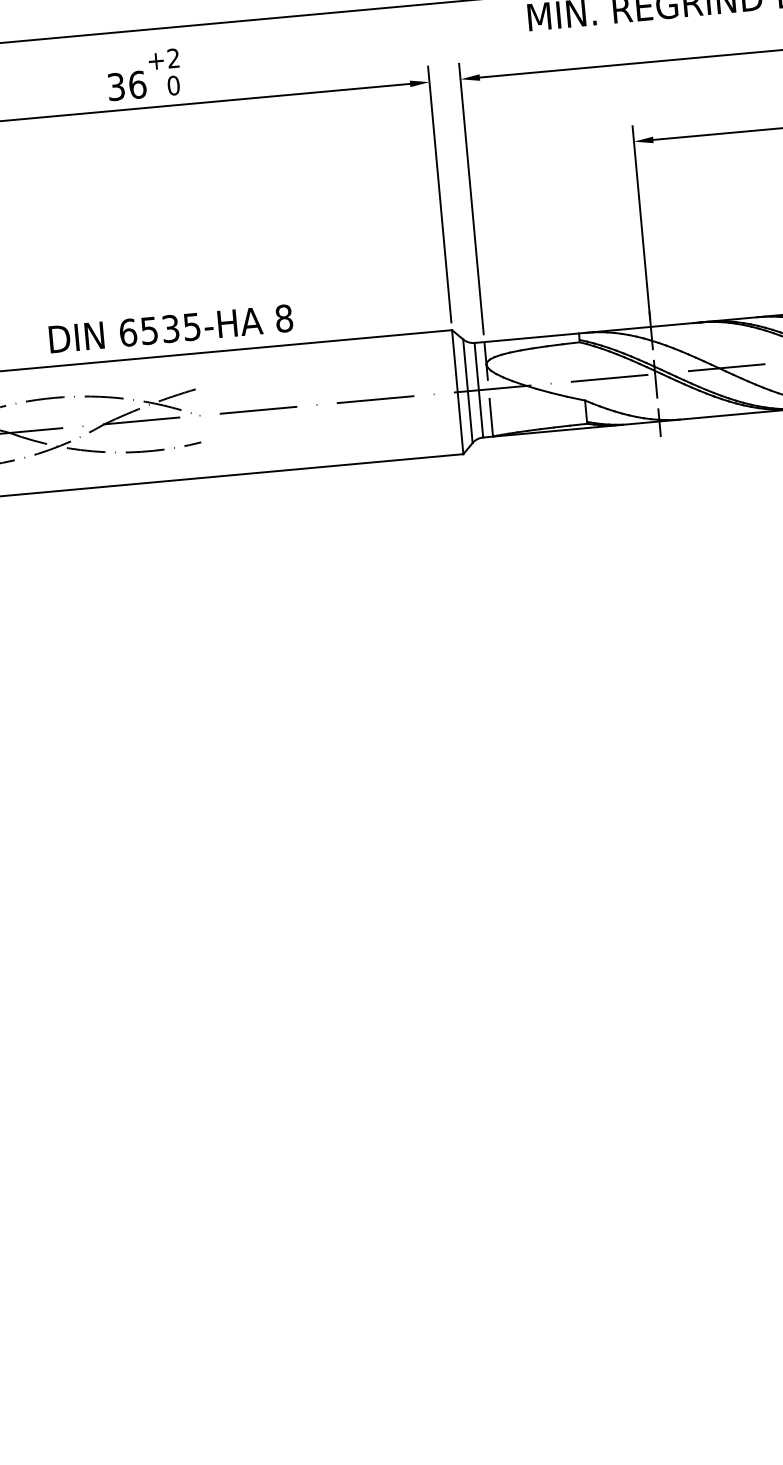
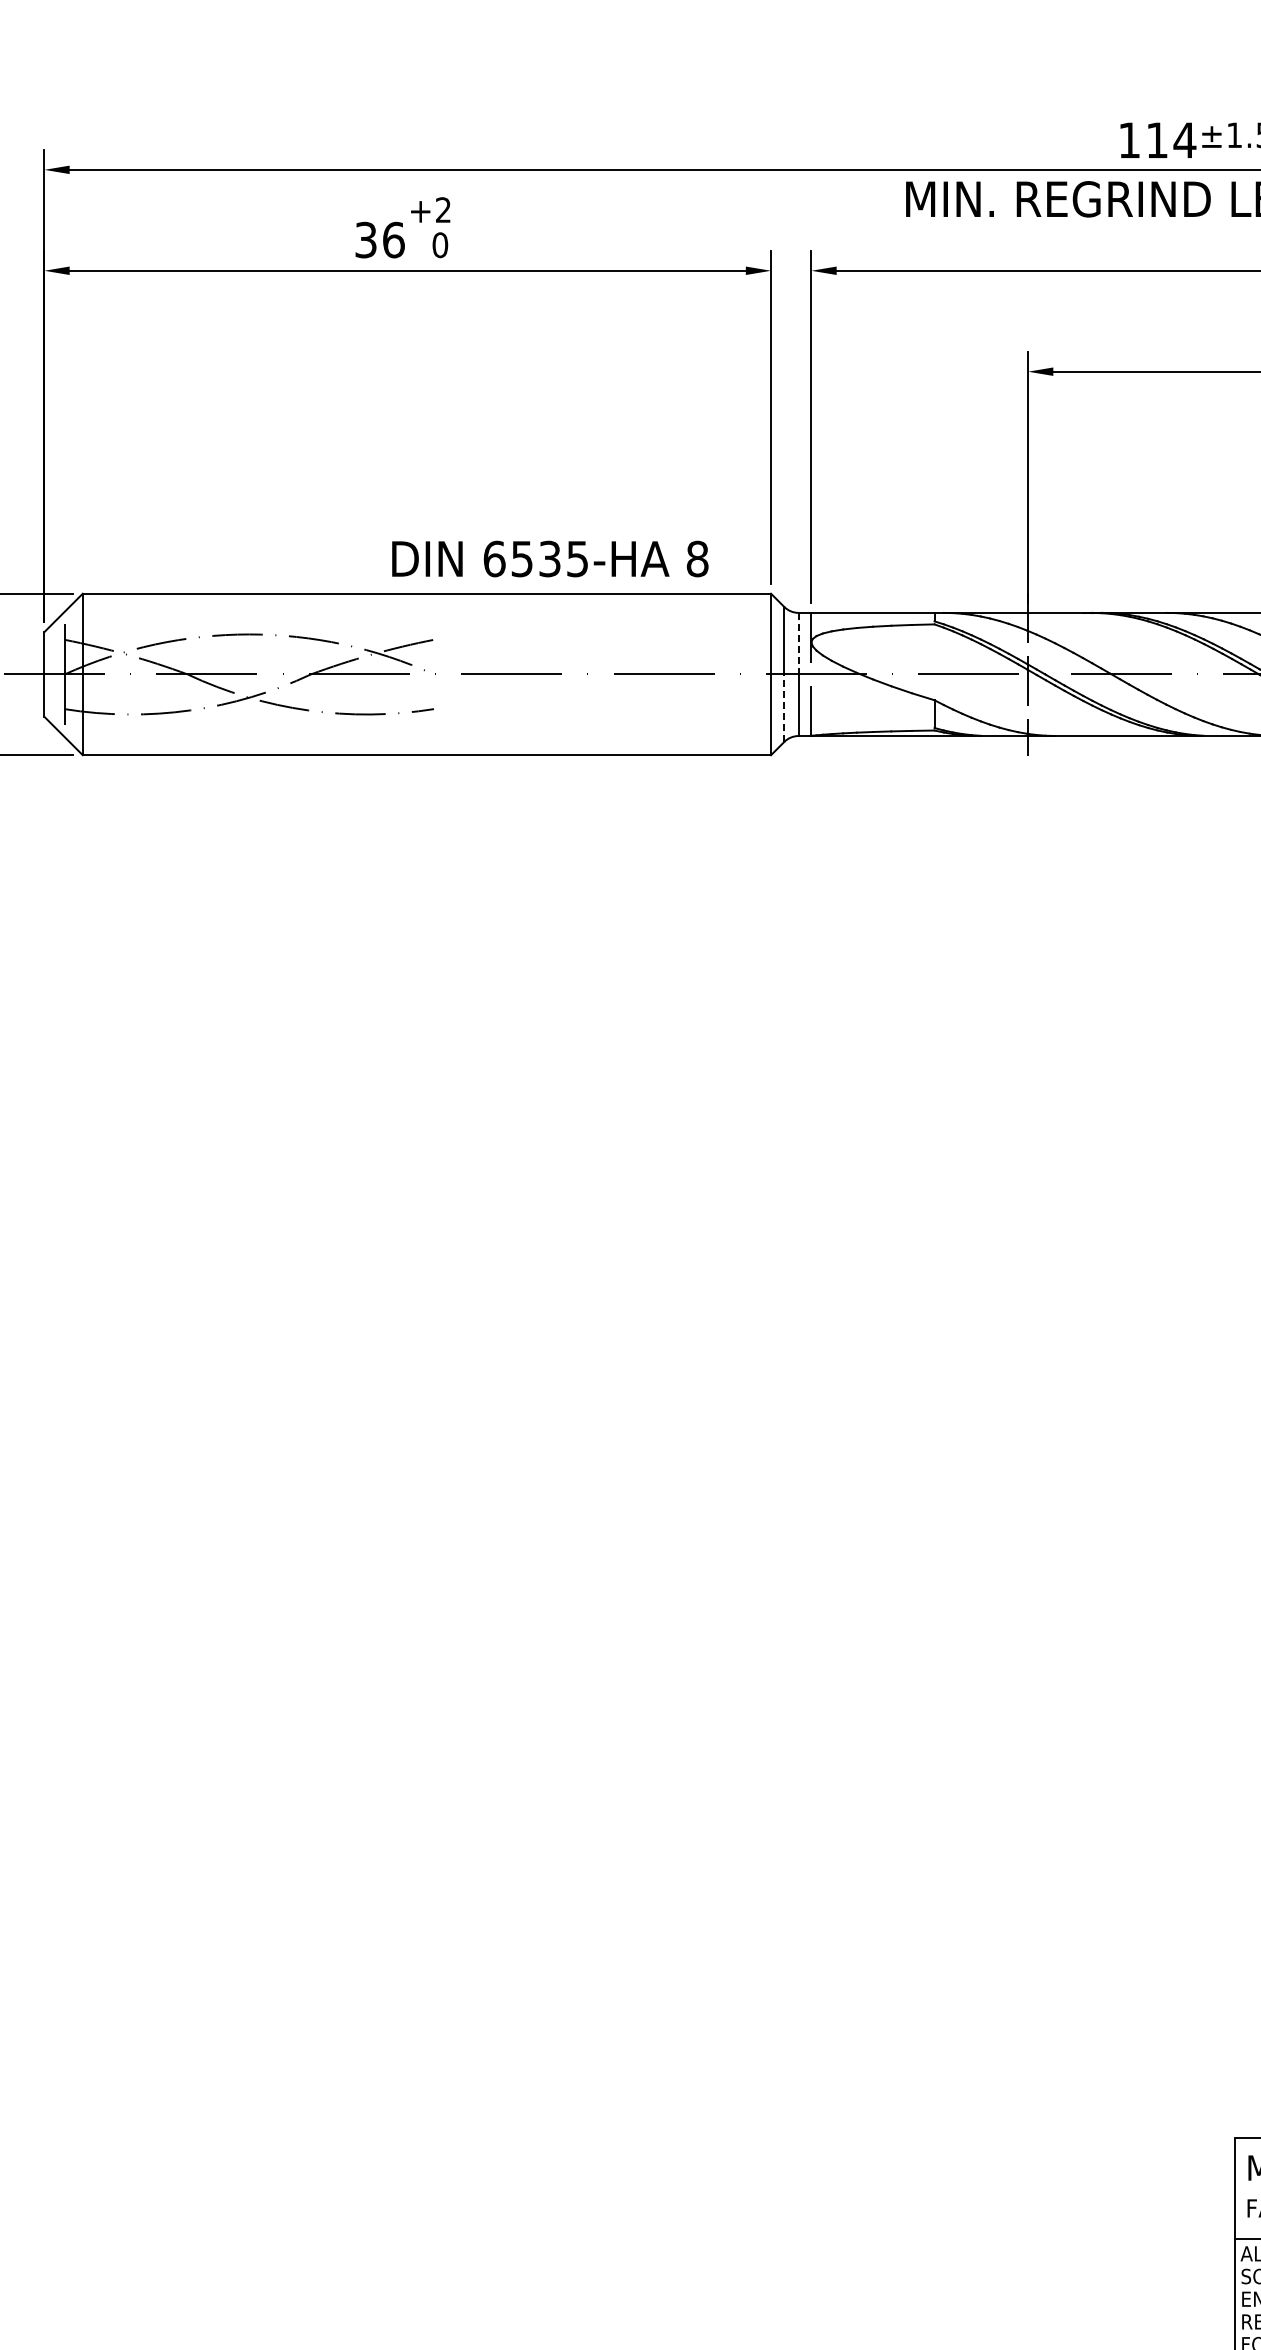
text: (171, 328) -> (550, 558), moved
line: (476, 366) -> (798, 643), solid -> dashed
line: (470, 417) -> (784, 708), solid -> dashed

